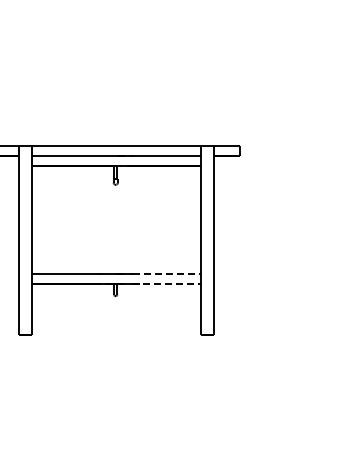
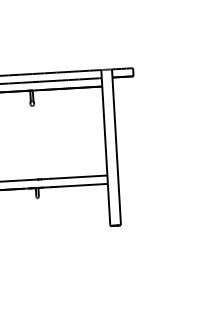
line: (167, 273) -> (79, 176), dashed -> solid
line: (166, 283) -> (79, 185), dashed -> solid

